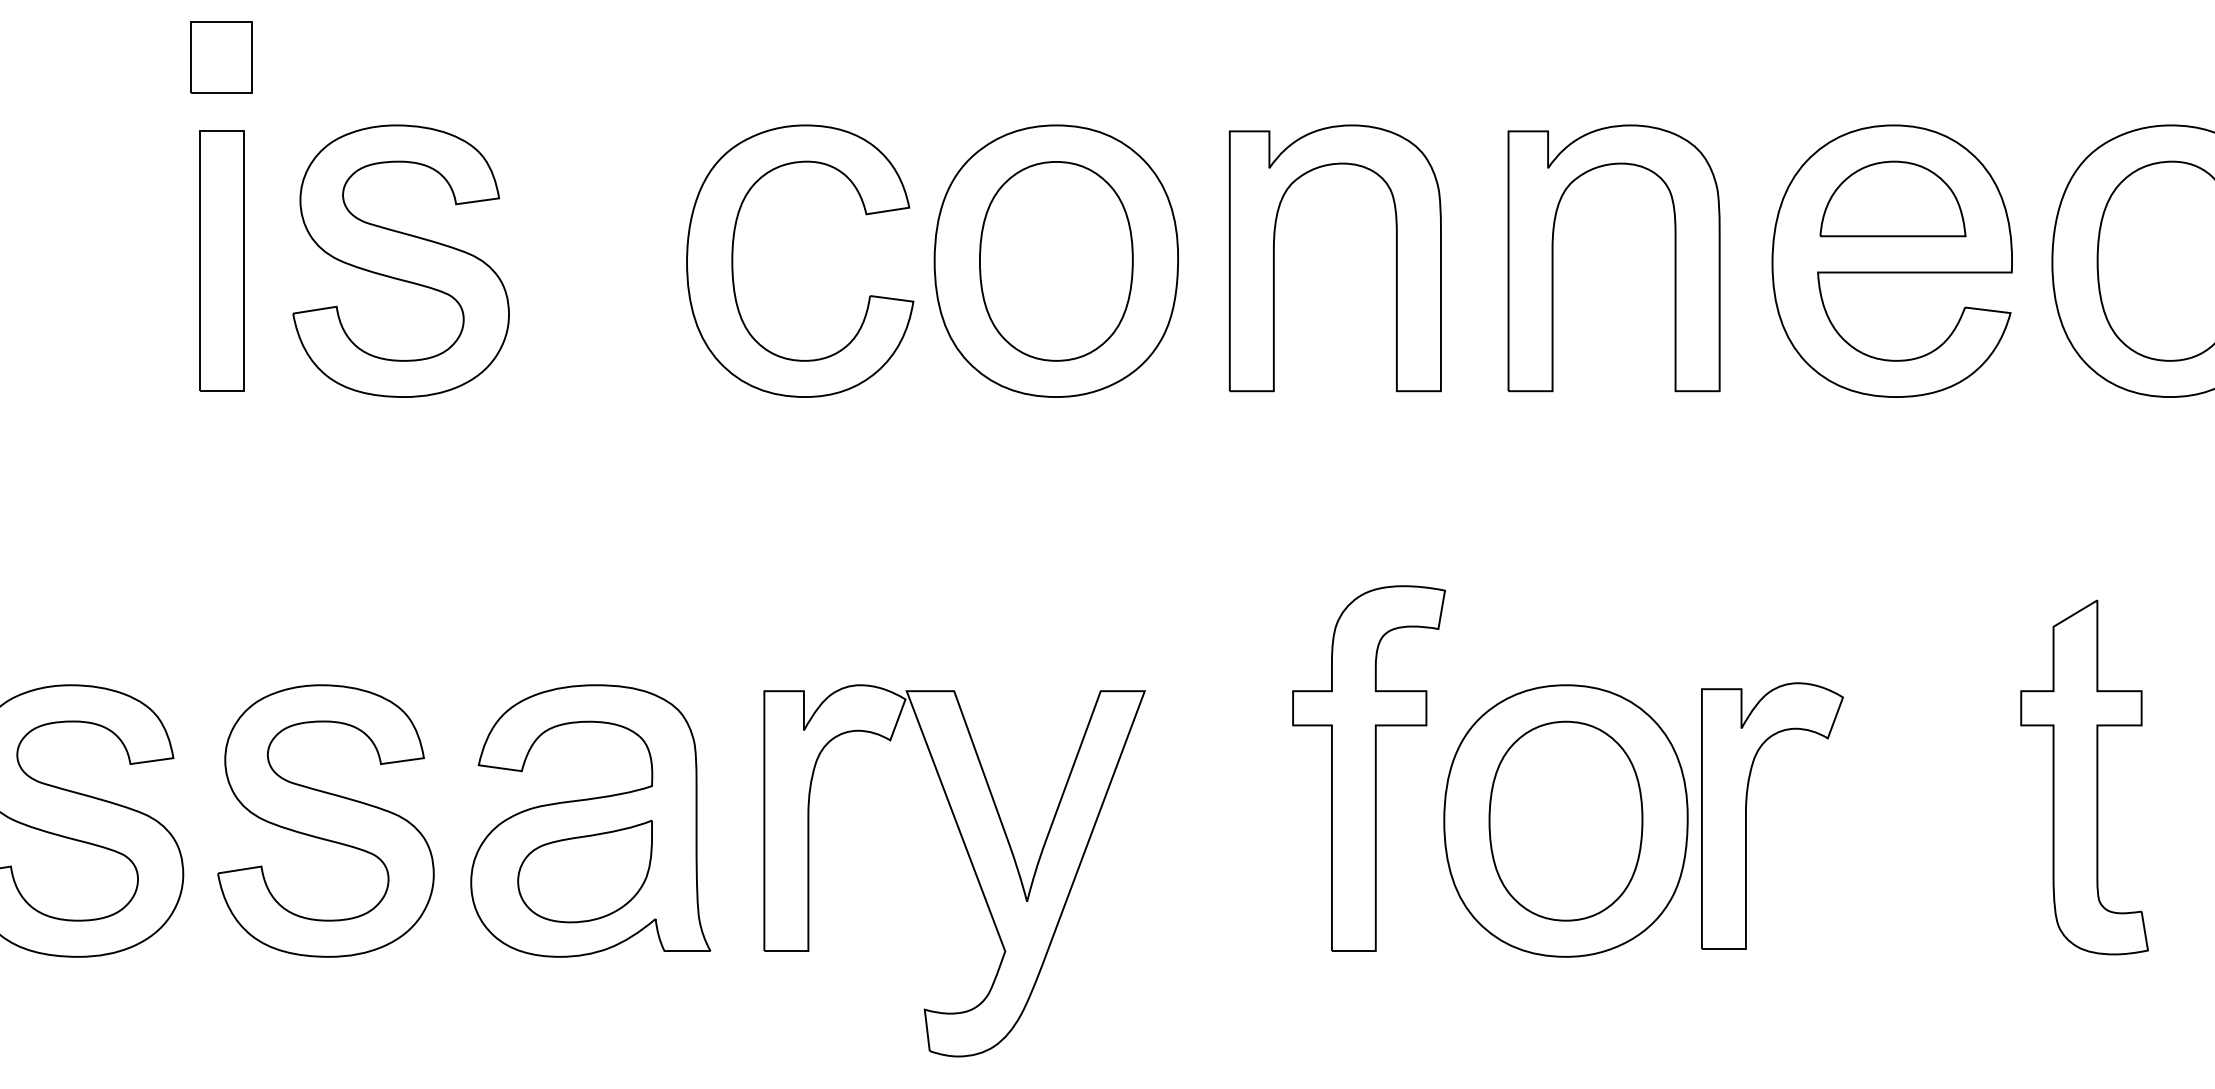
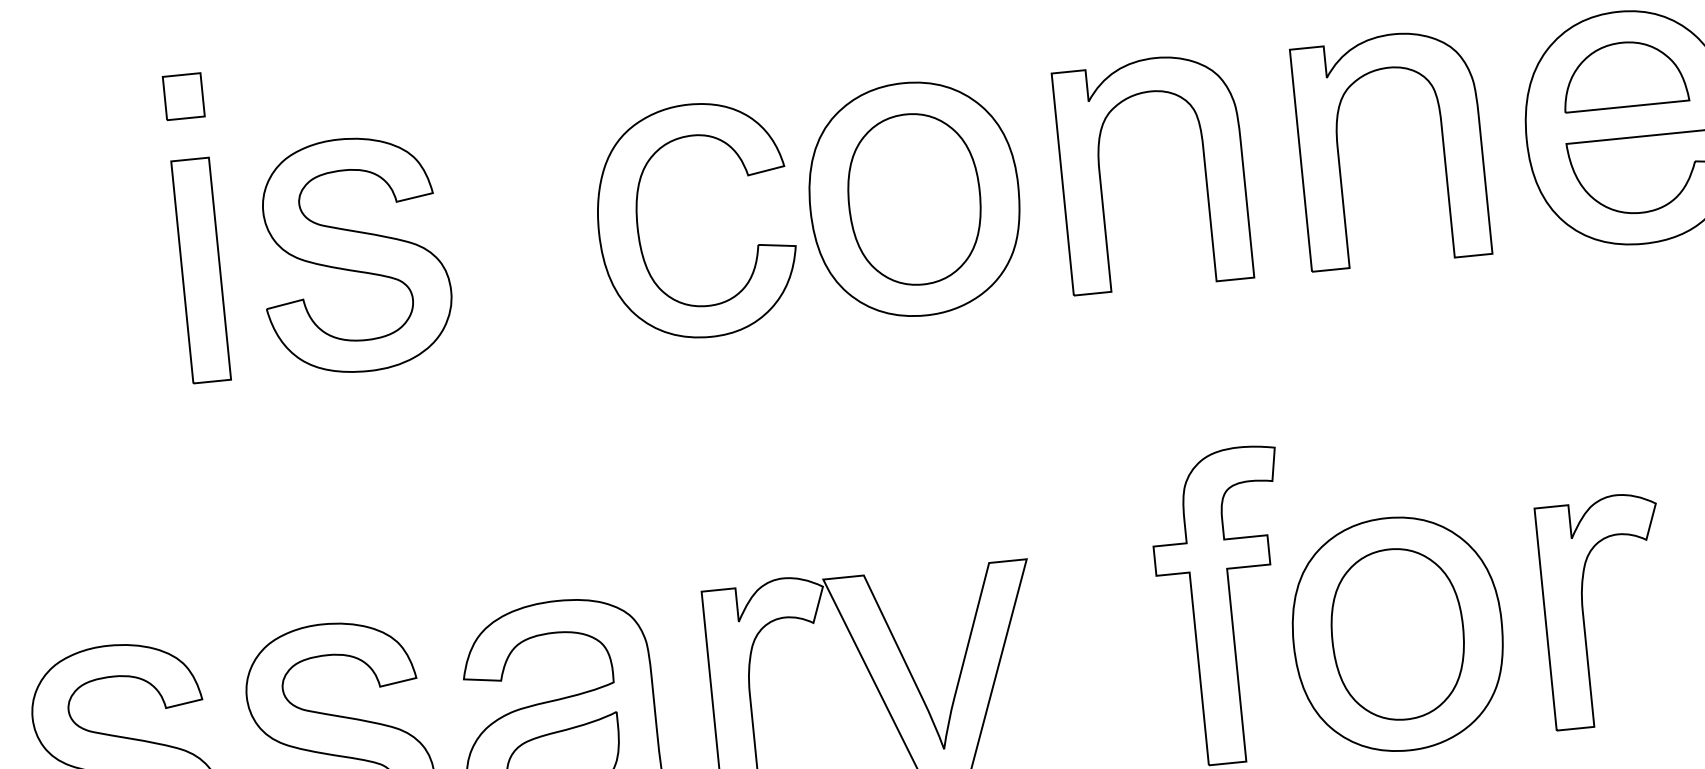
part: (221, 57) -> (183, 96), size x0.71
part: (1746, 815) -> (1583, 612), moved

